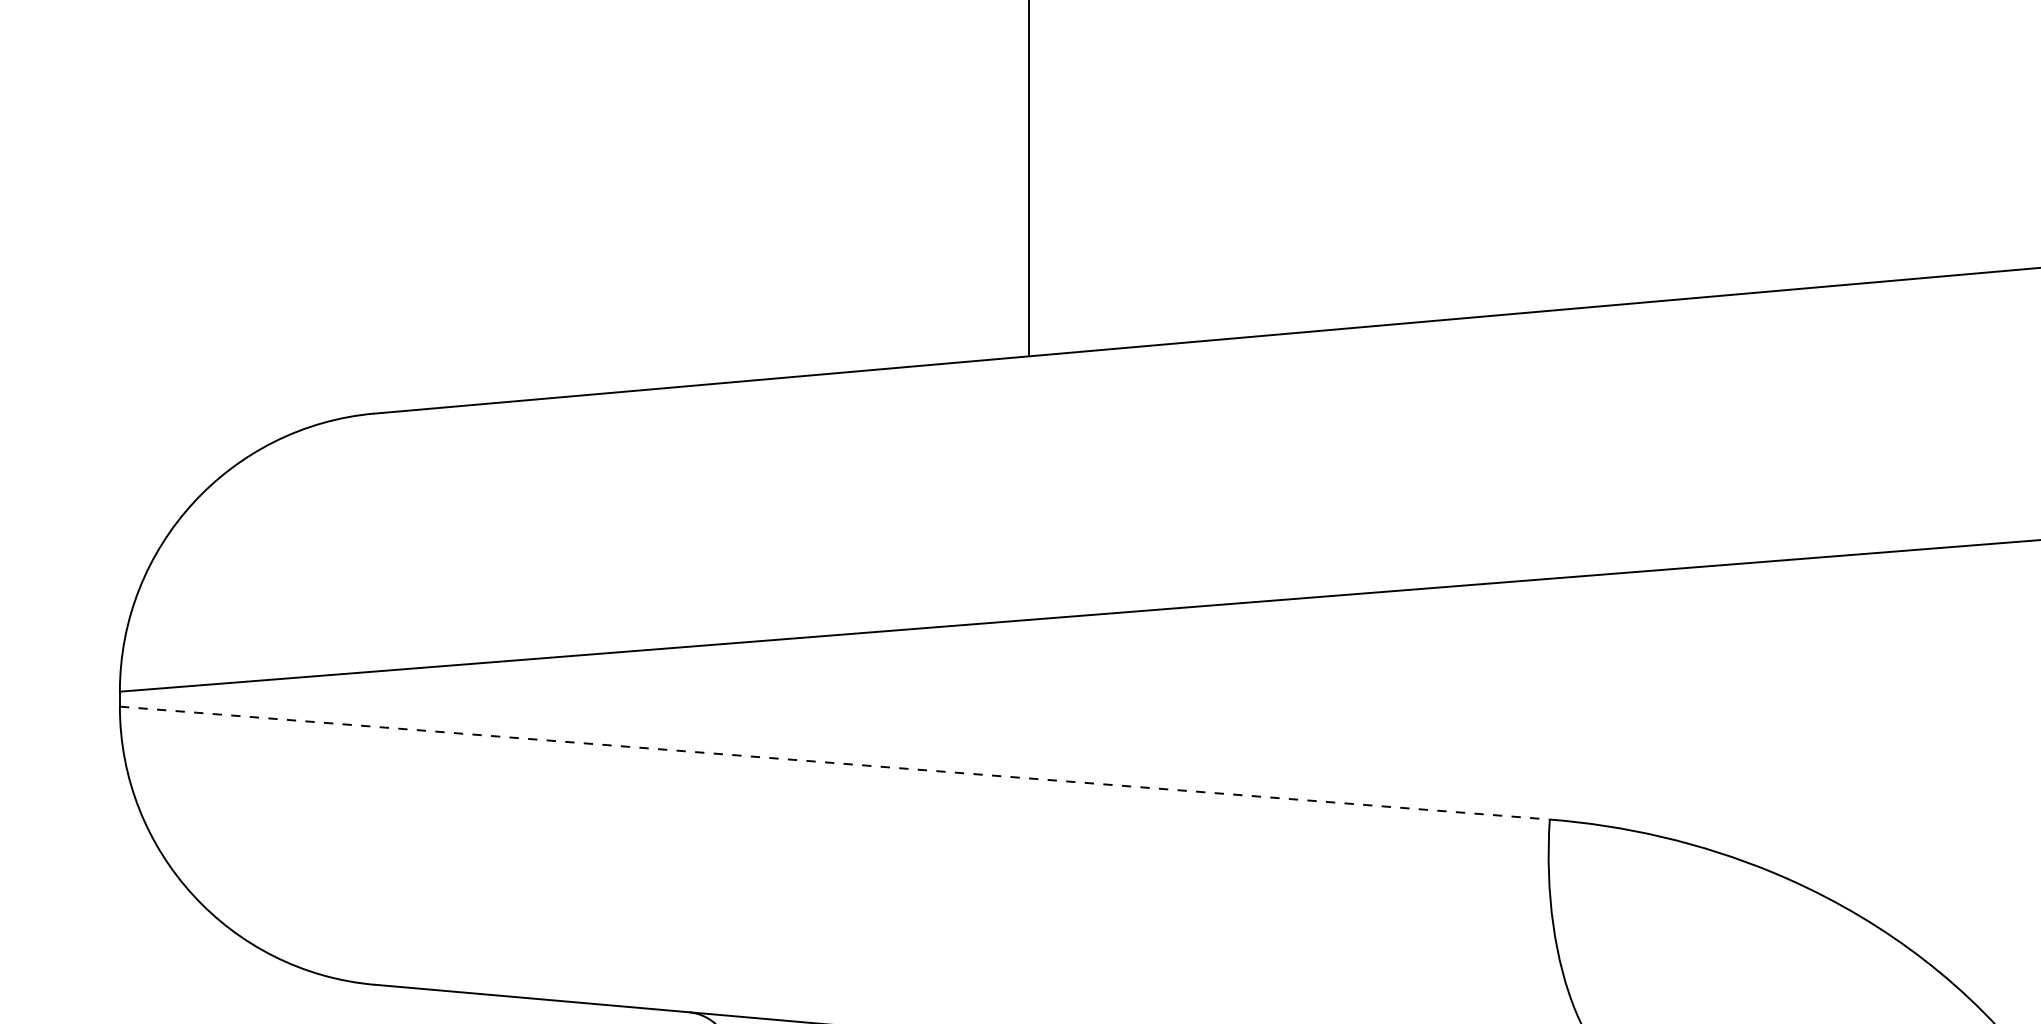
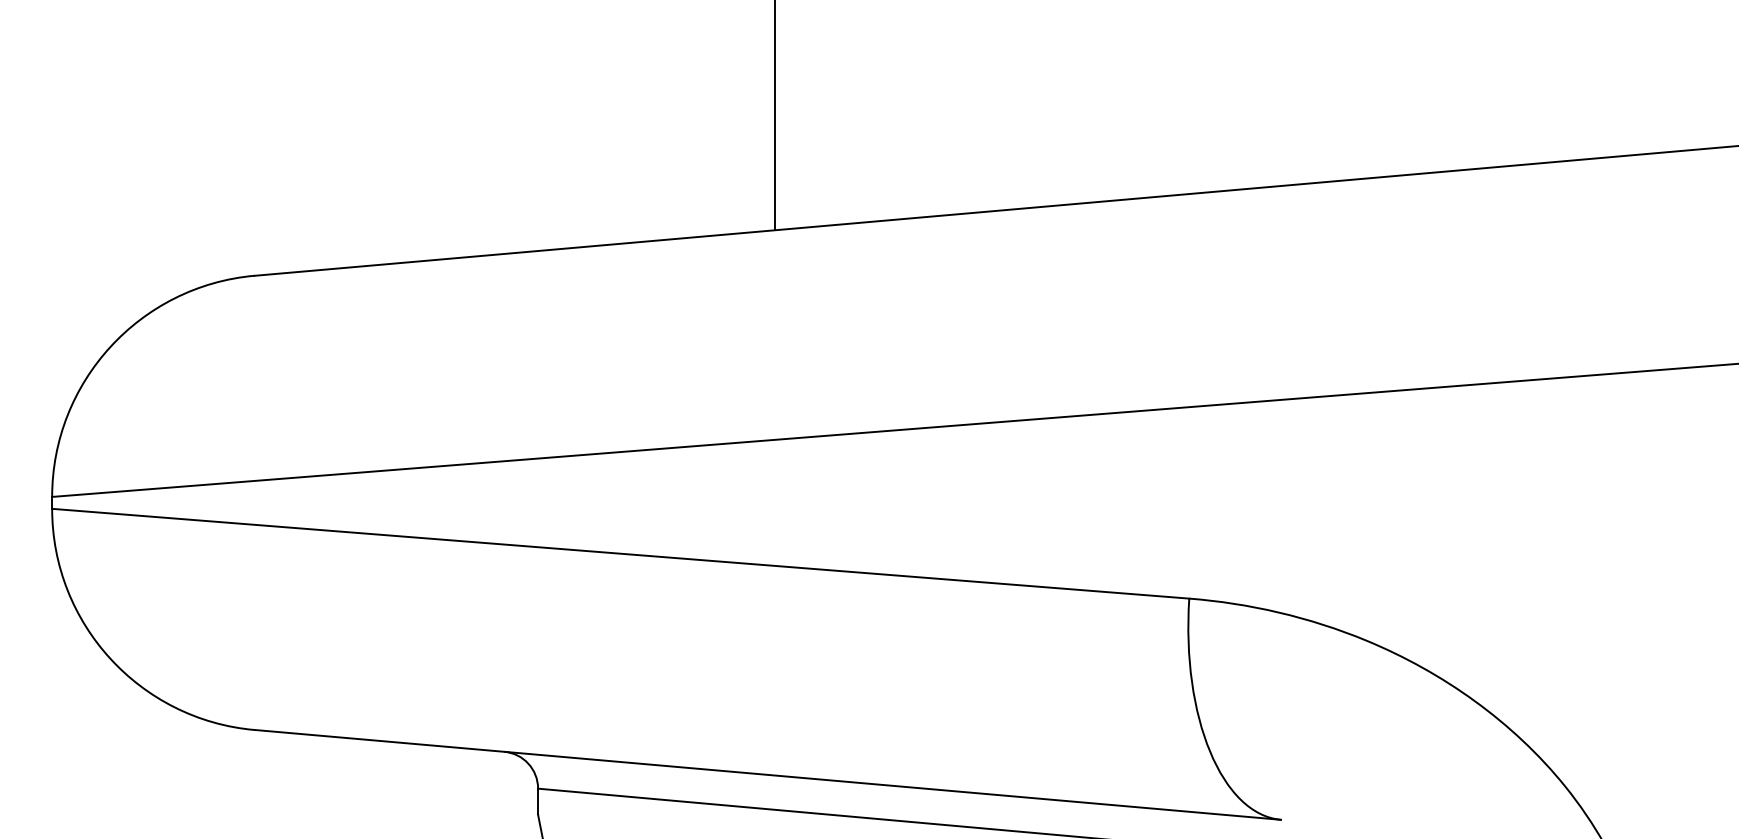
line: (835, 762) -> (621, 553), dashed -> solid

